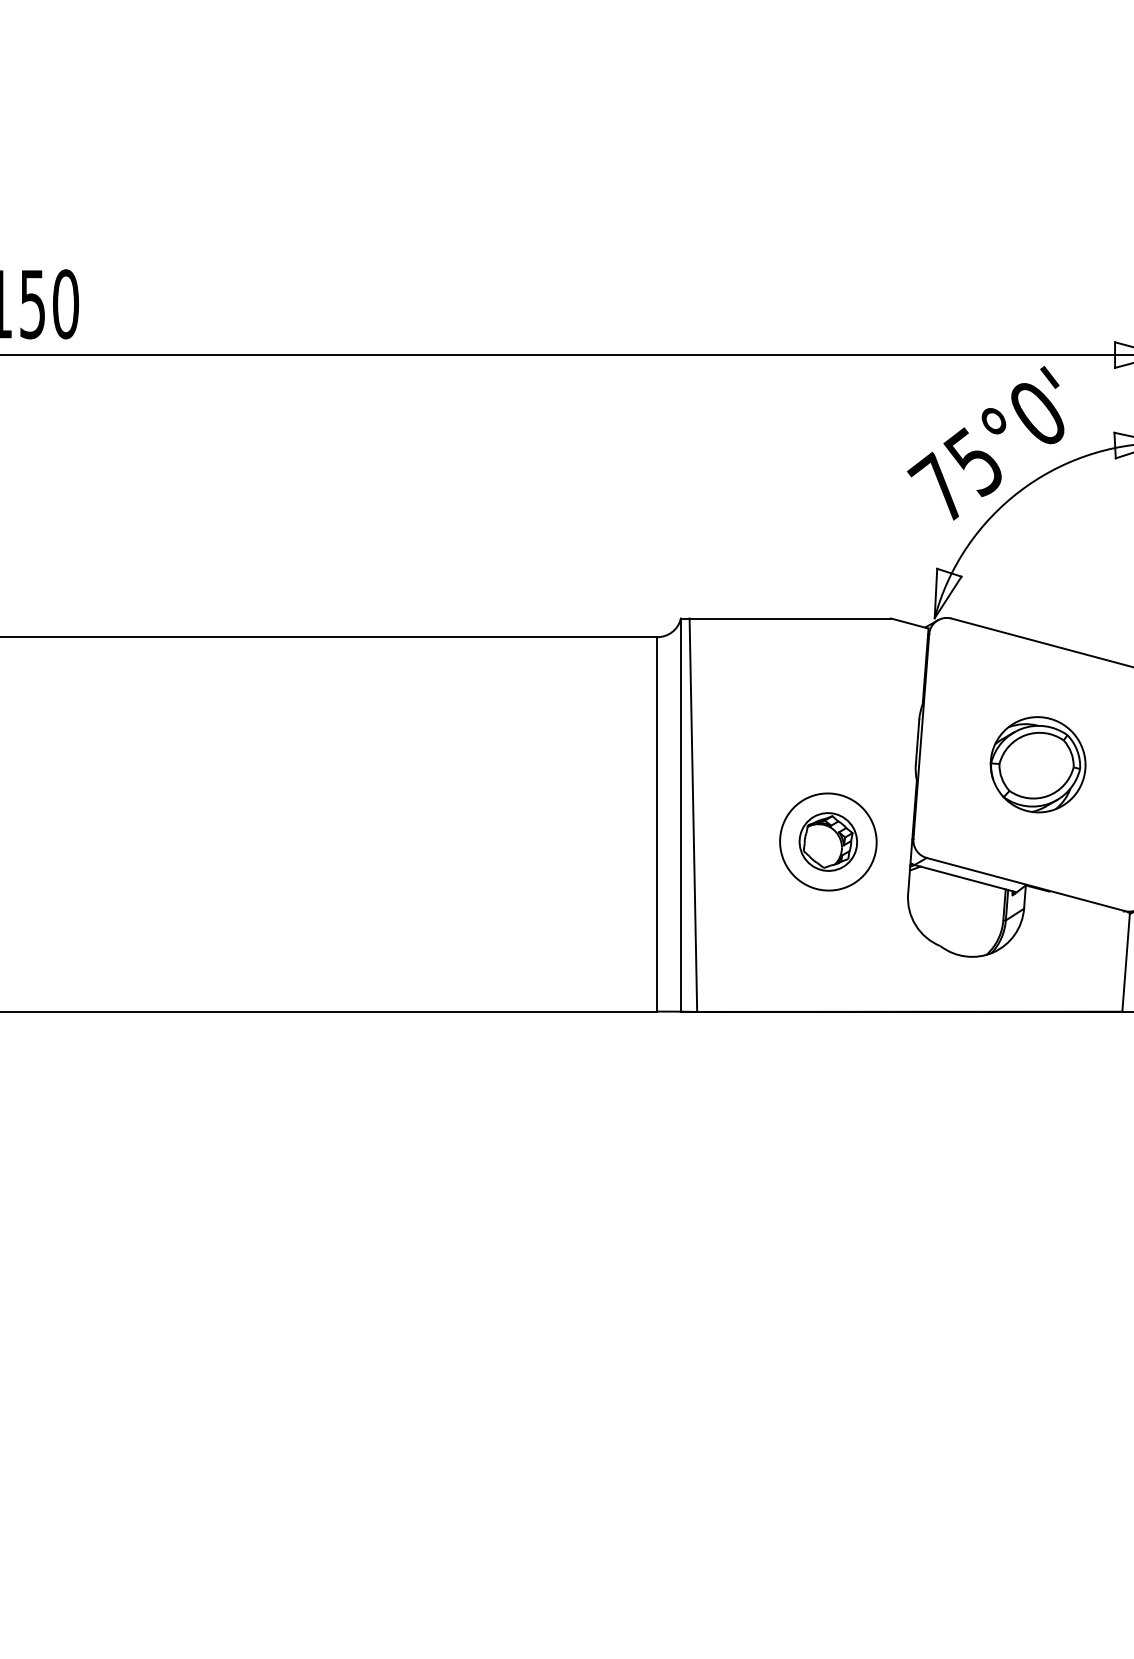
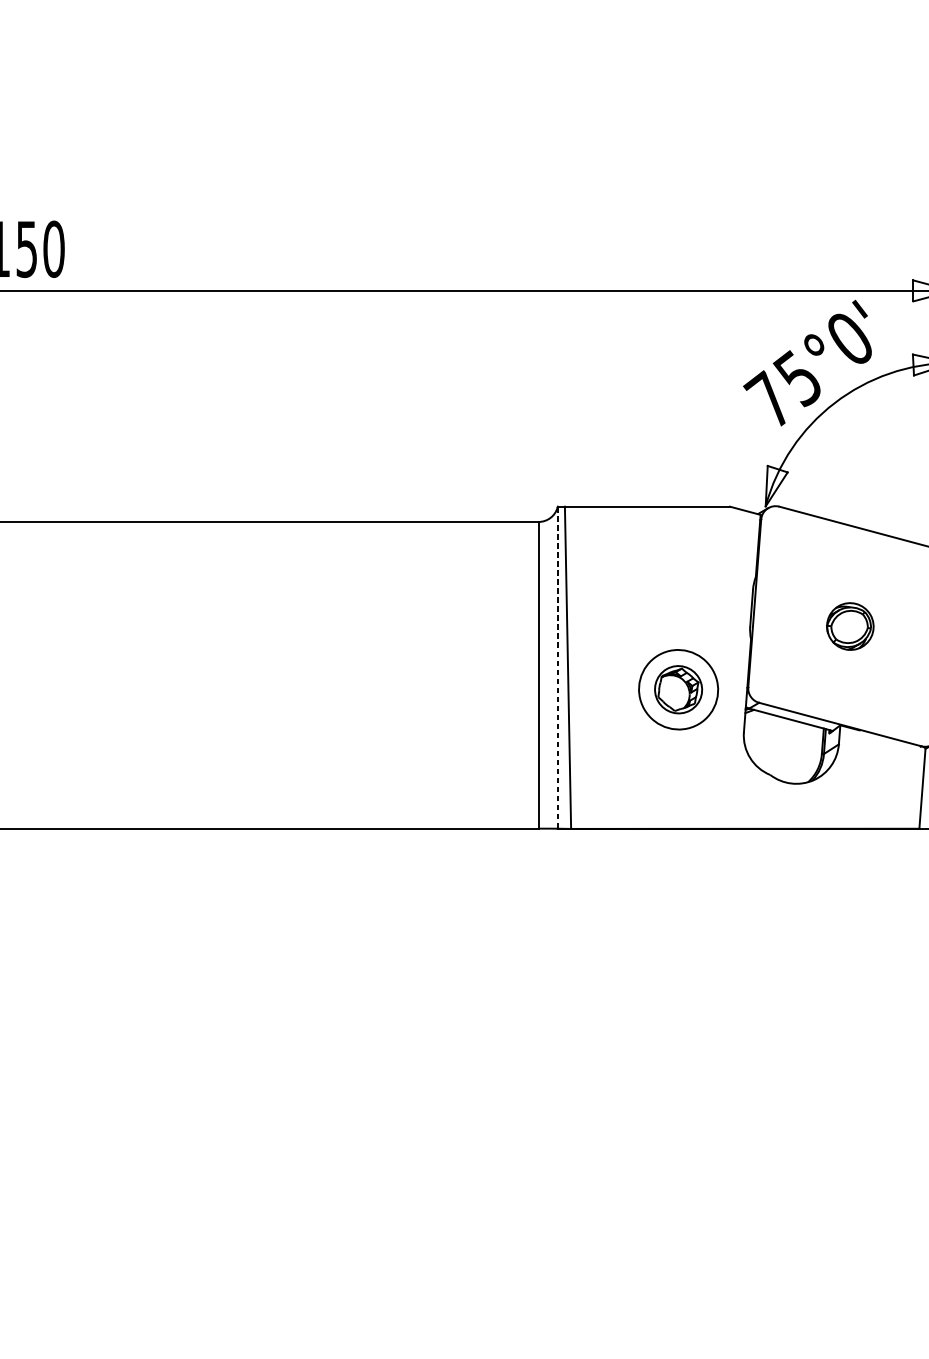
part: (1037, 764) -> (849, 626), size x0.6
line: (680, 816) -> (557, 668), solid -> dashed

